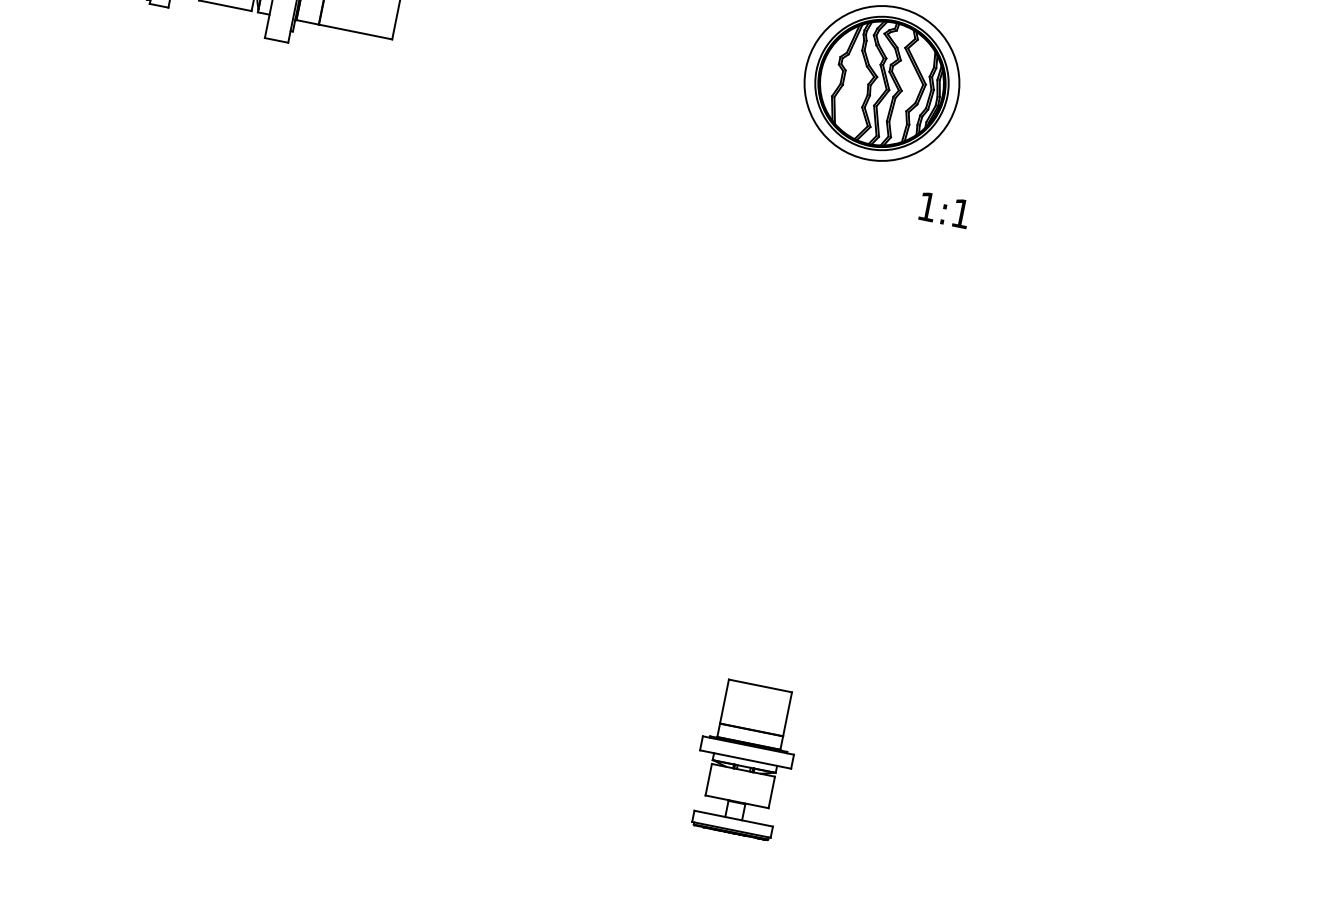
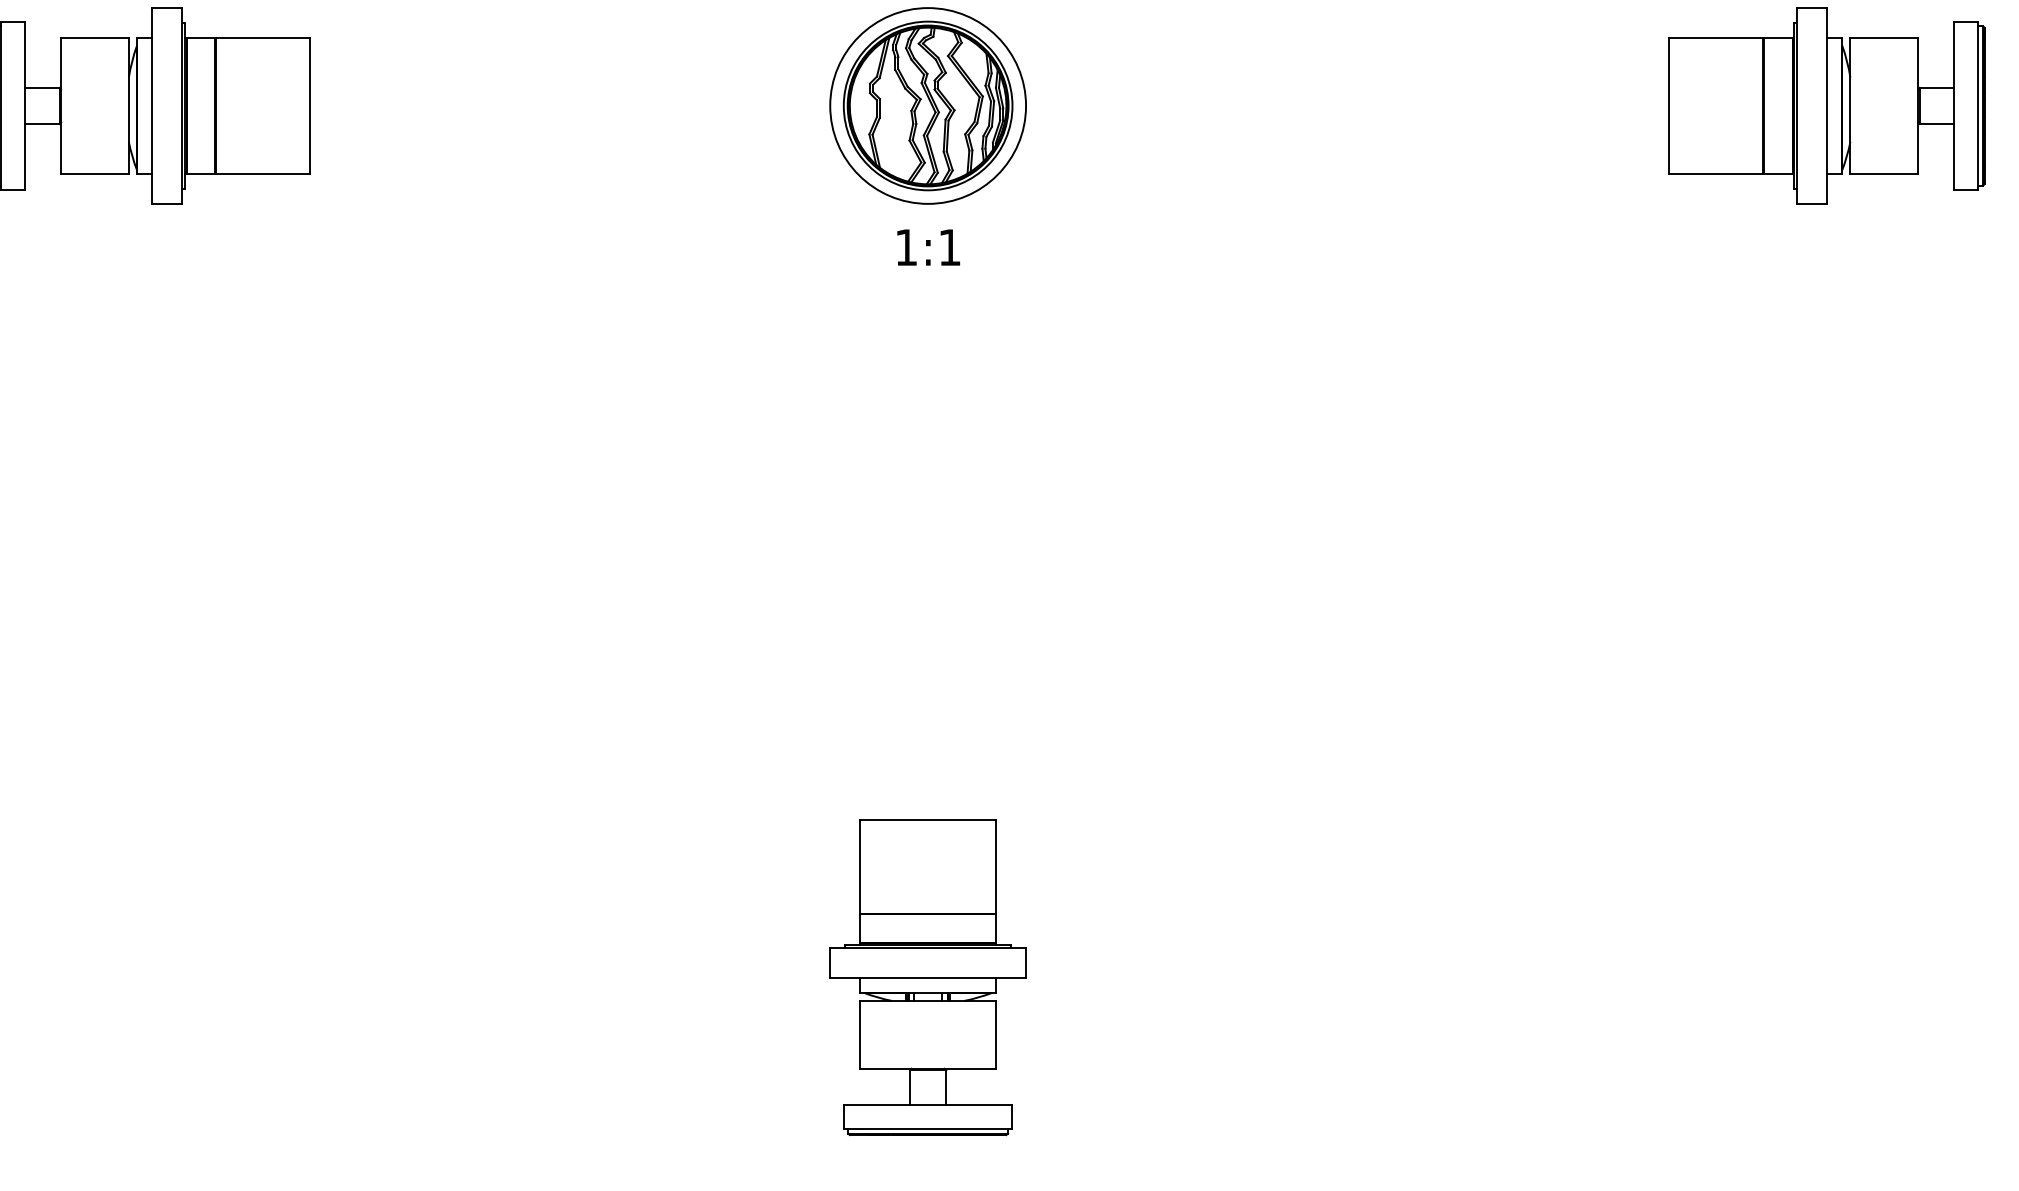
text: (944, 210) -> (928, 247), moved
part: (745, 759) -> (927, 977), size x1.67

